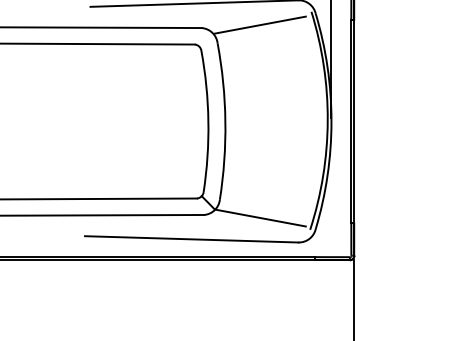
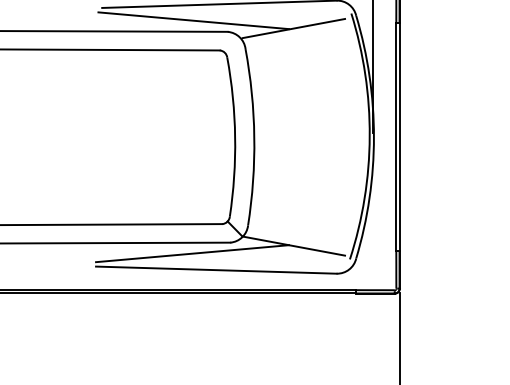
line: (171, 17) -> (193, 20), added
line: (170, 224) -> (192, 253), added

